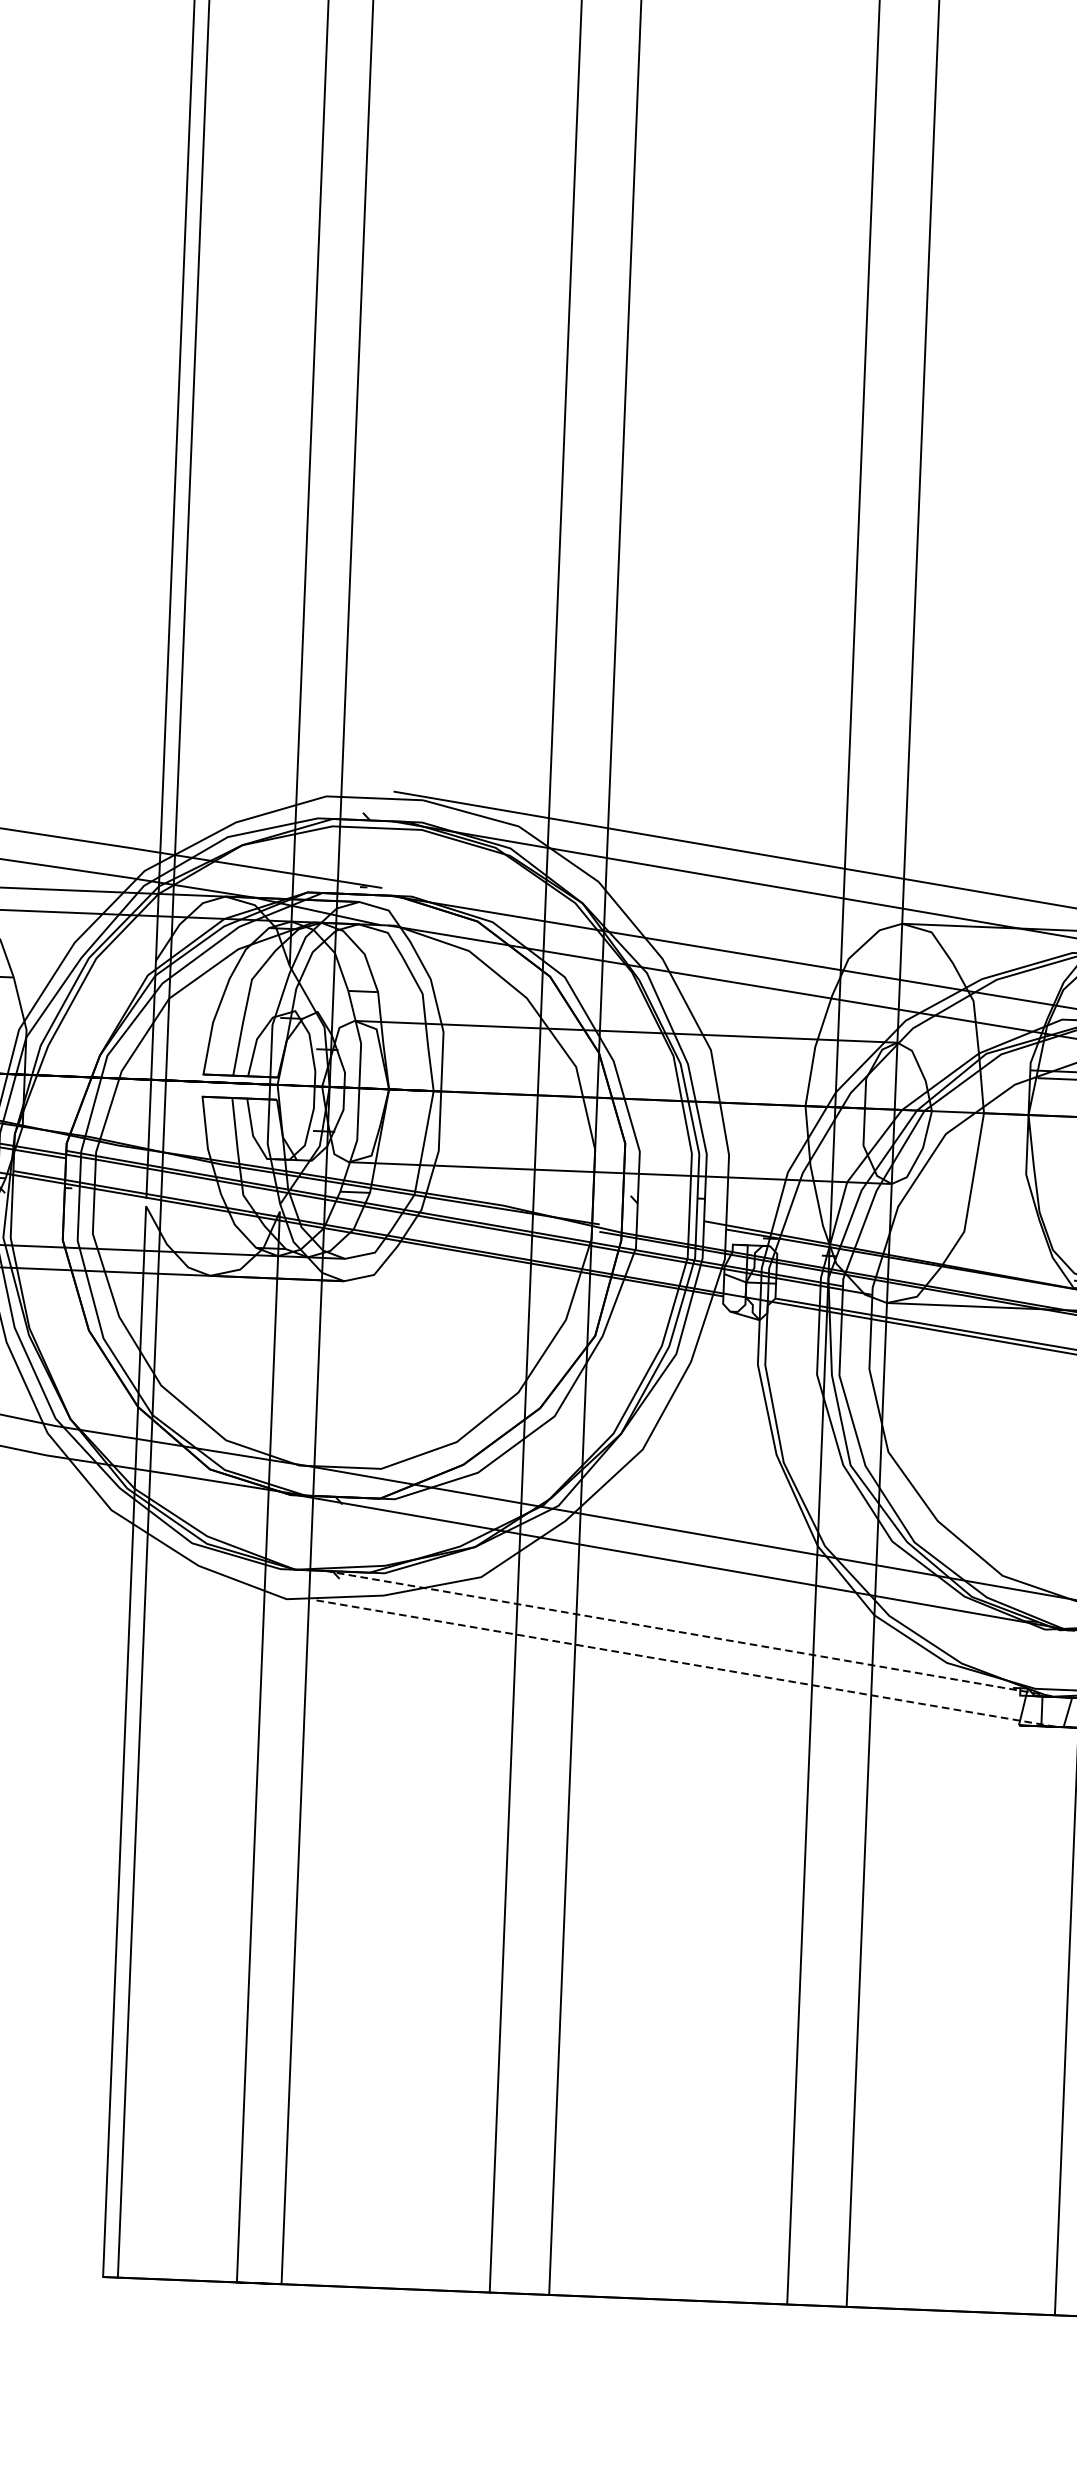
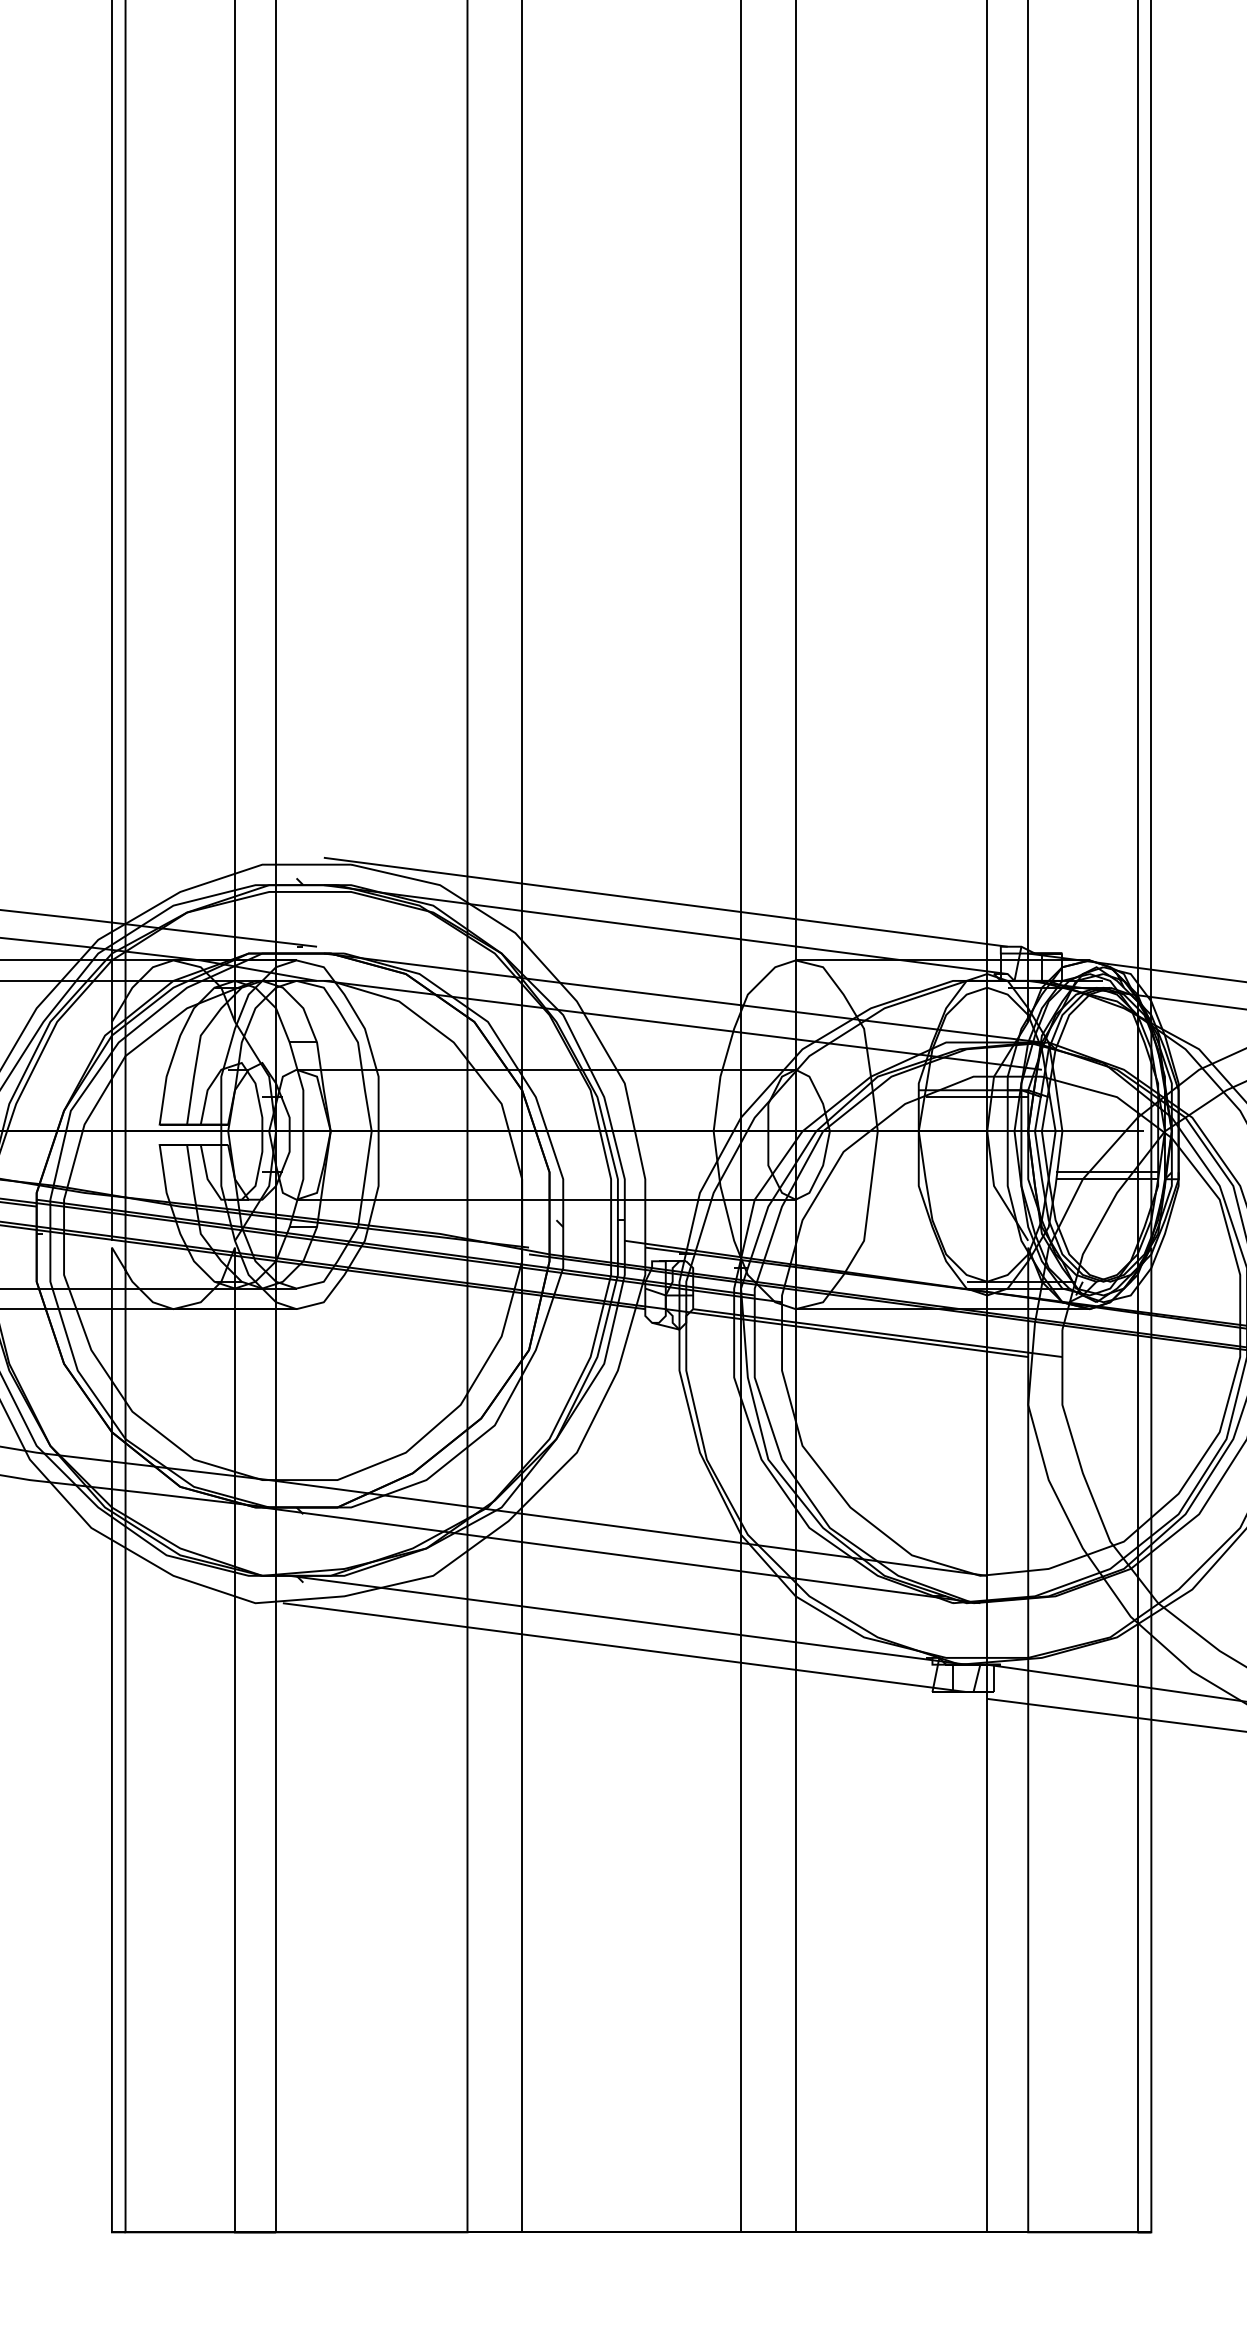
line: (691, 1634) -> (628, 1620), dashed -> solid
line: (686, 1663) -> (624, 1647), dashed -> solid

